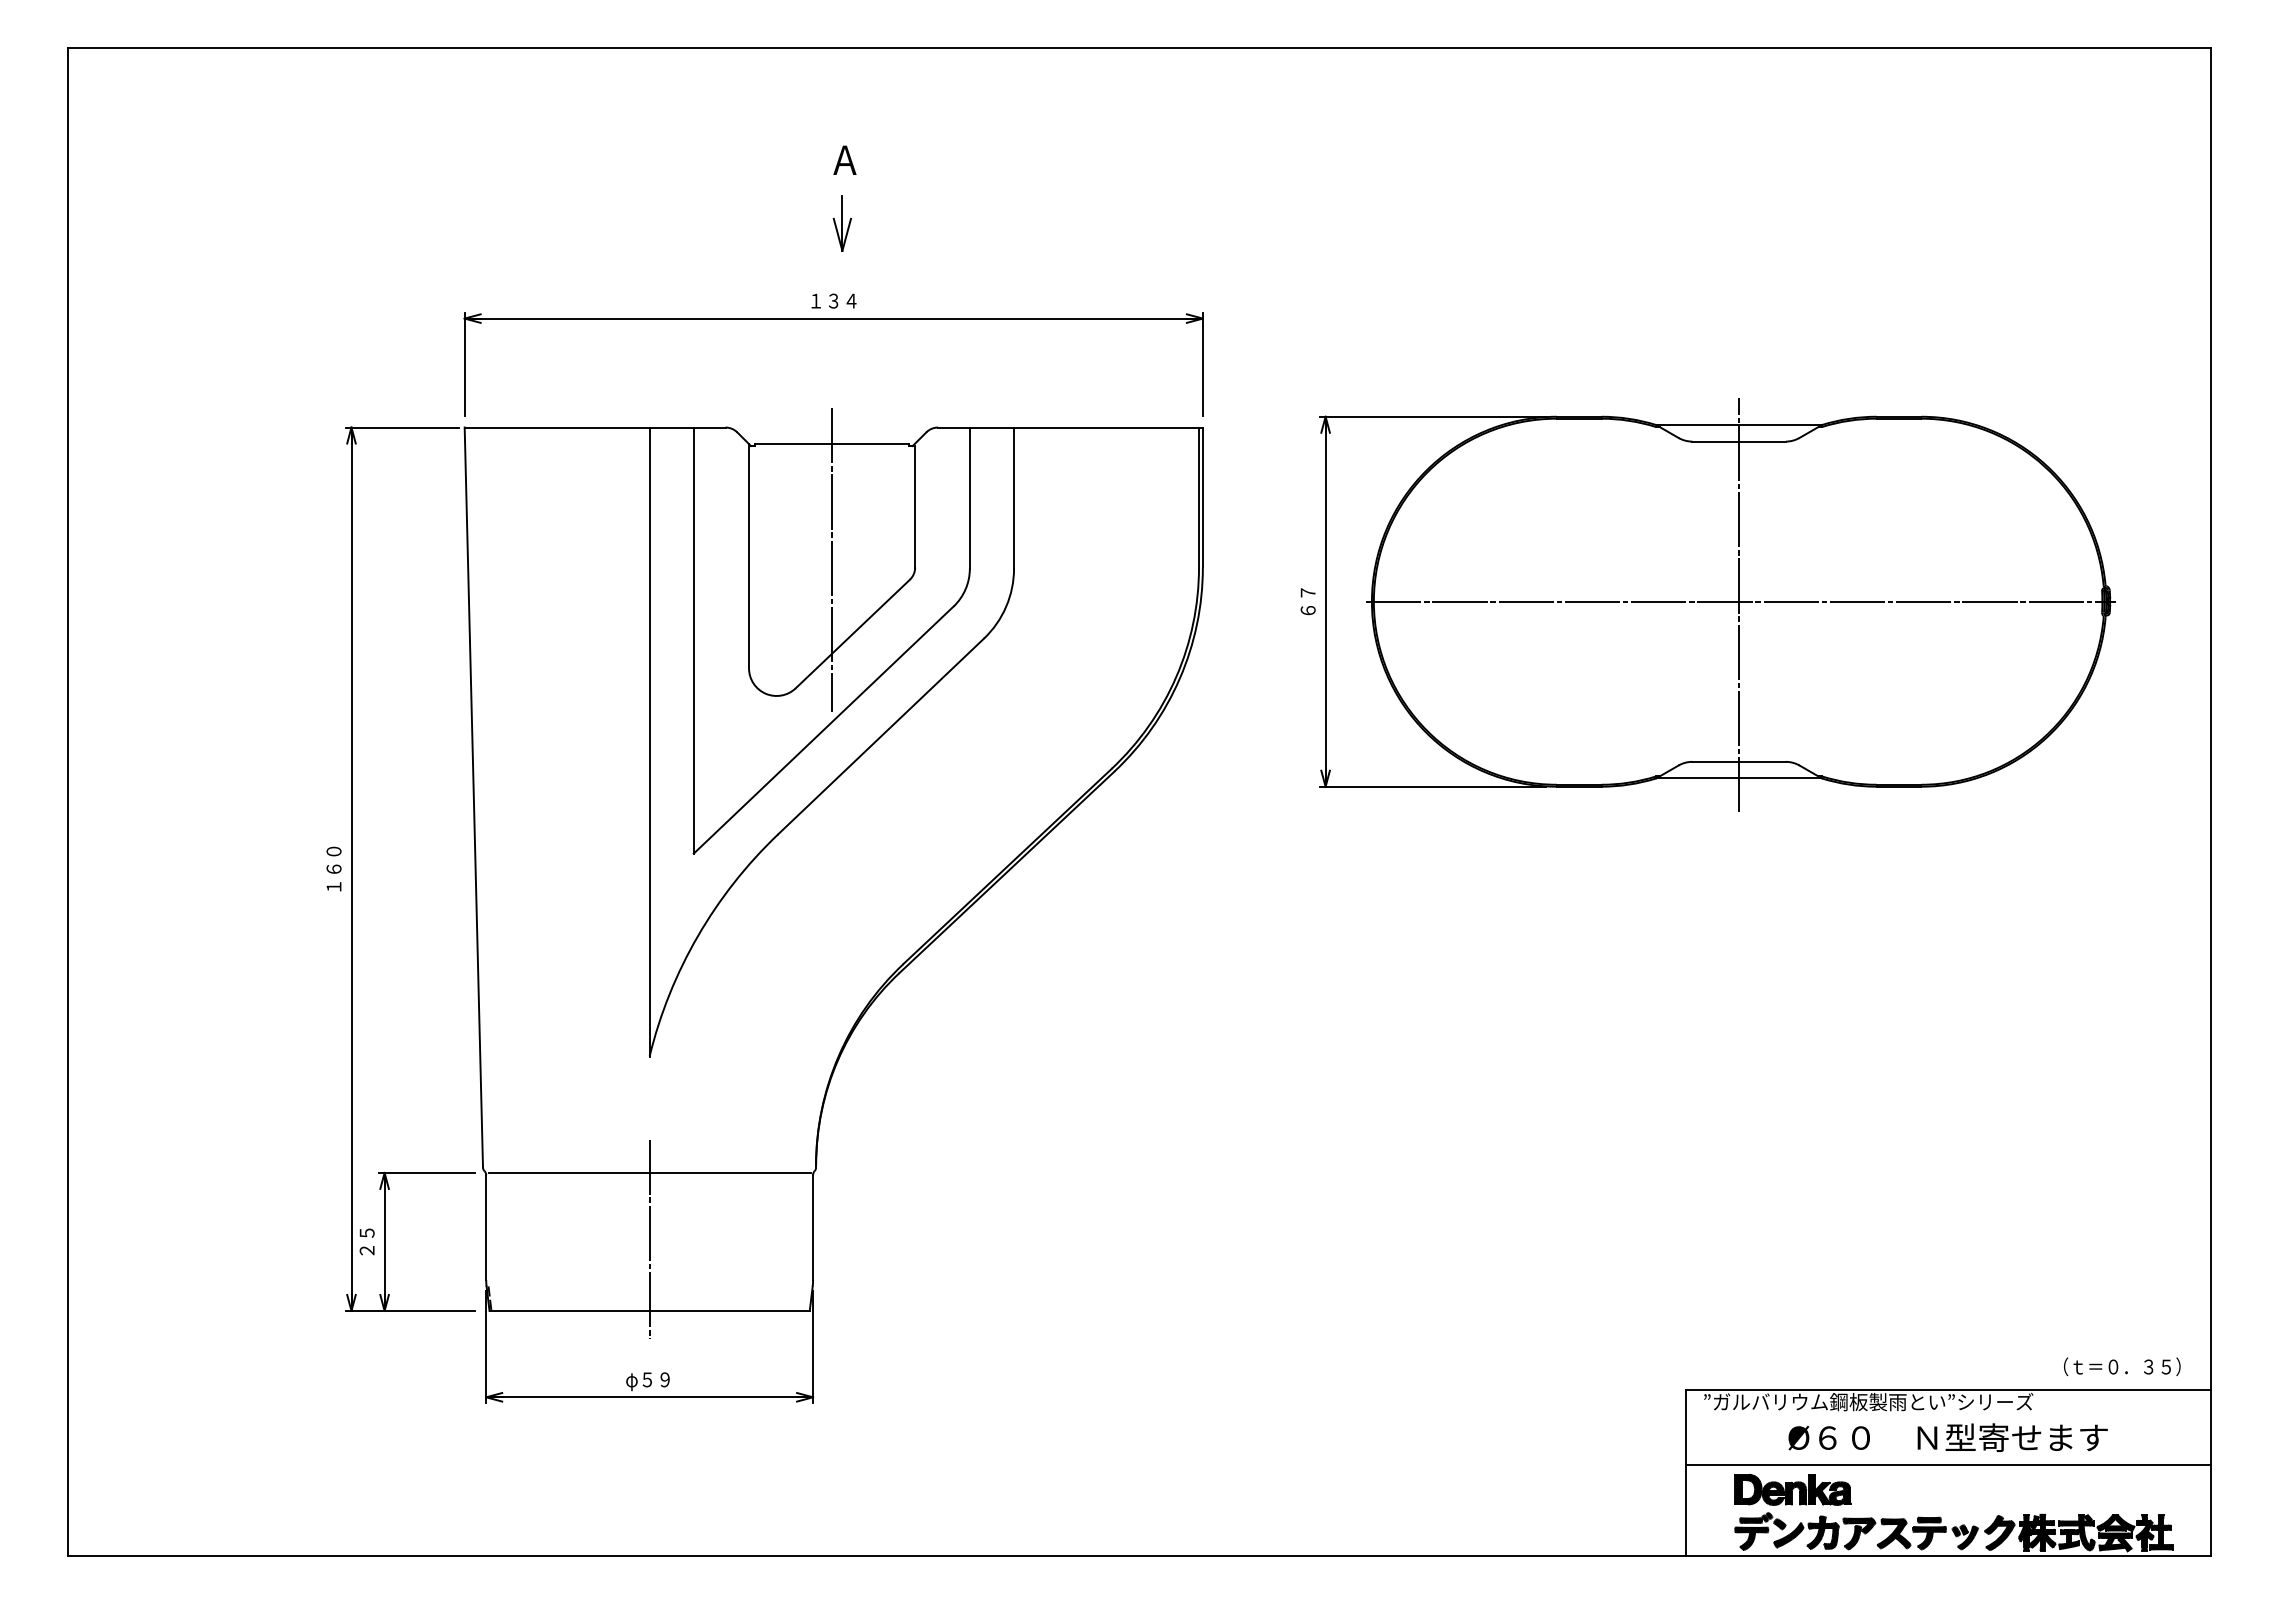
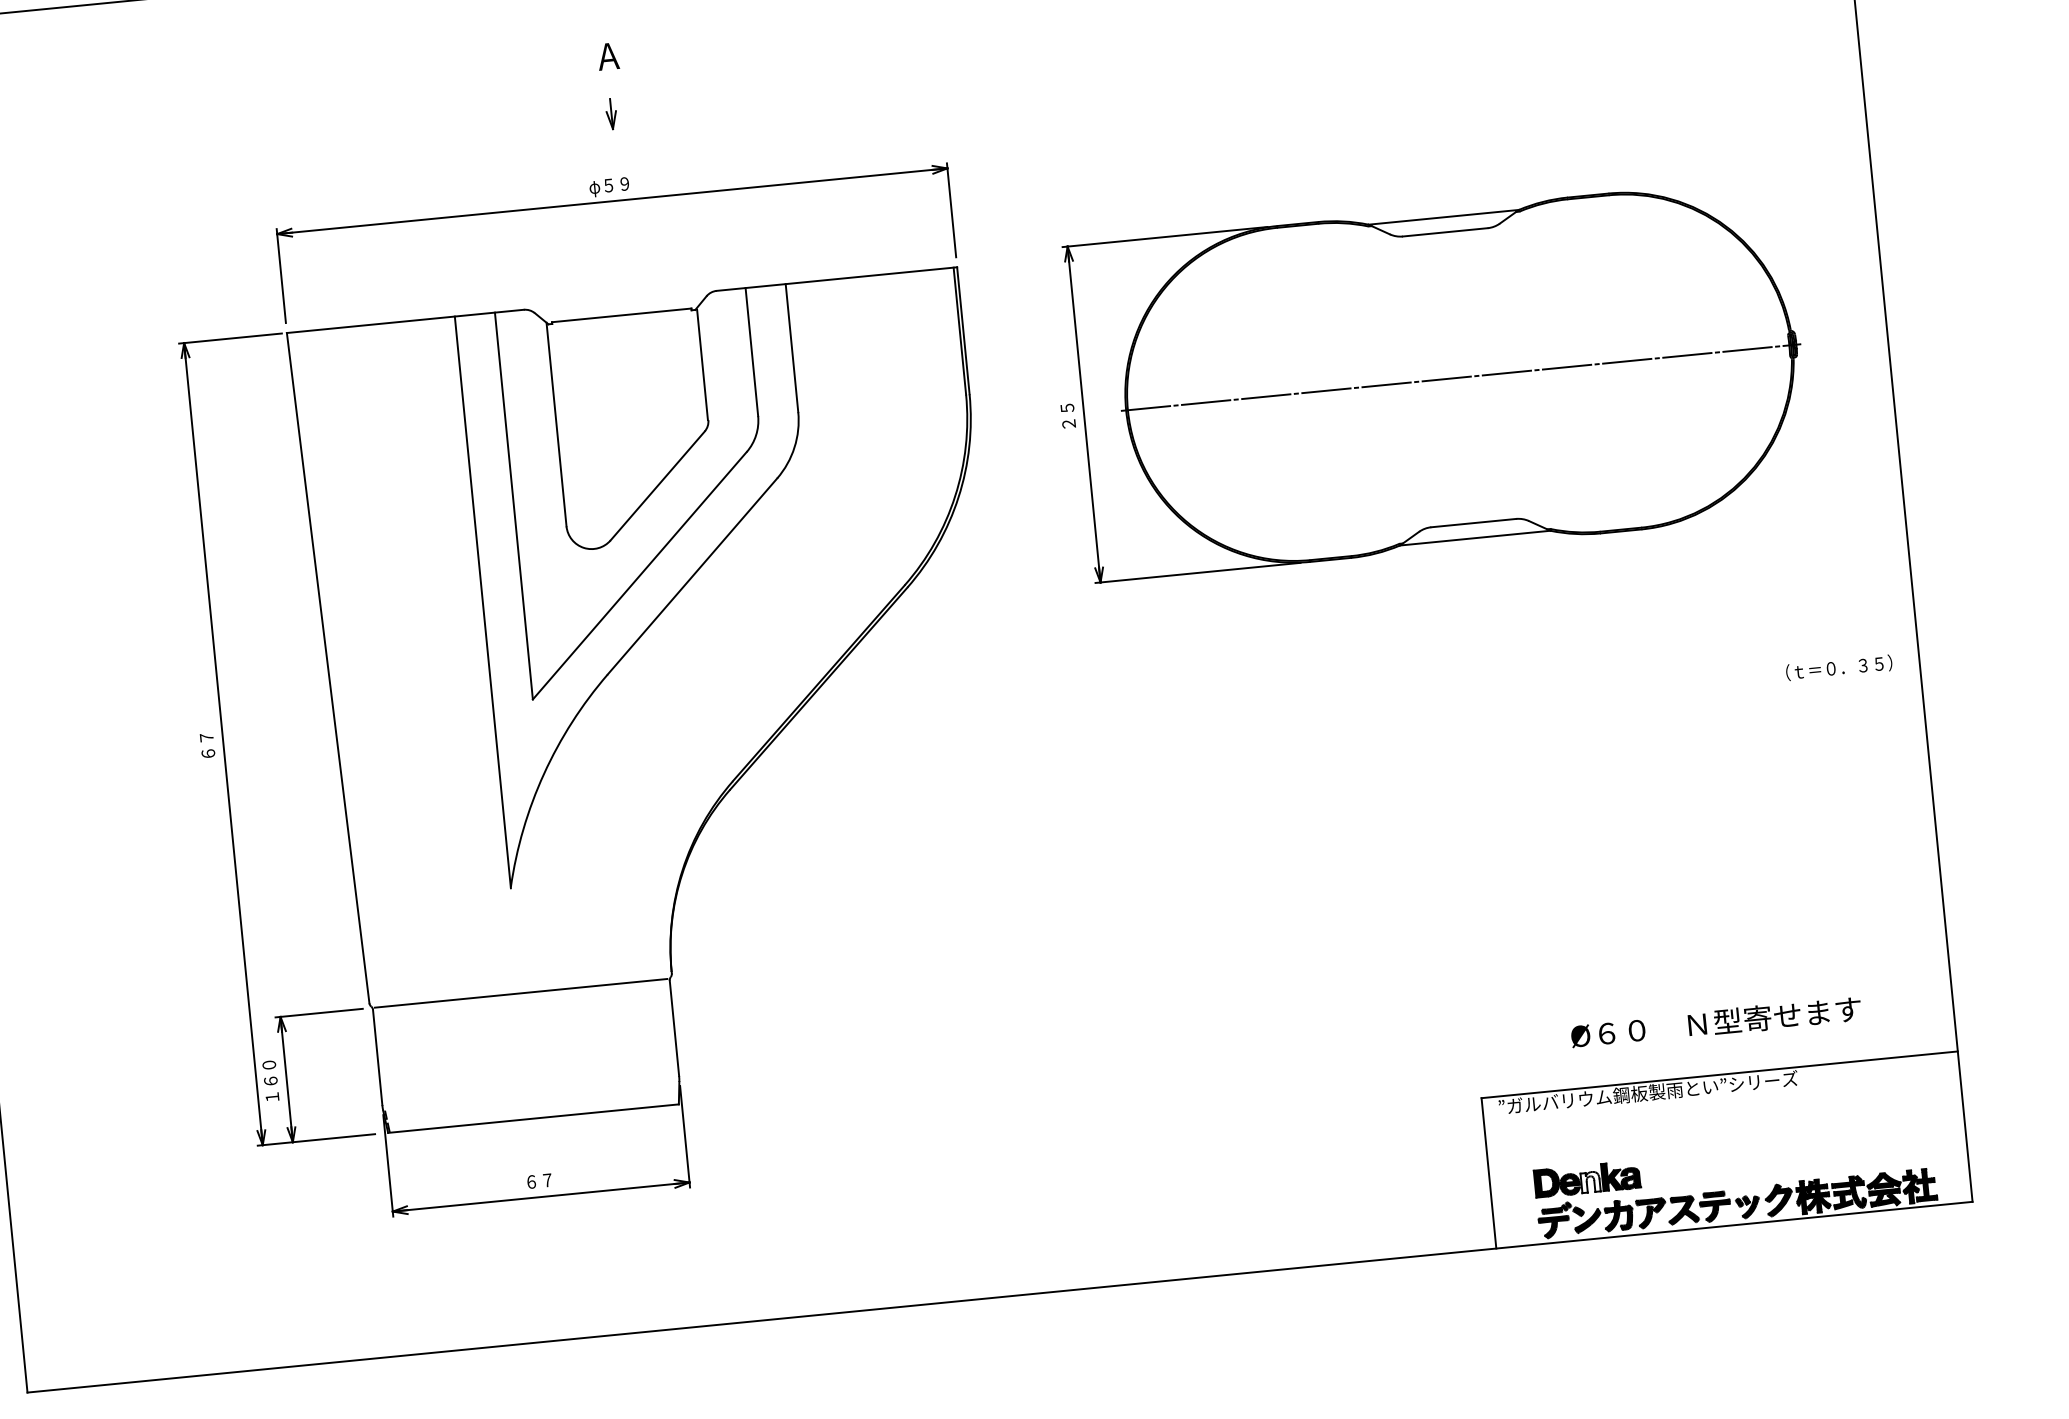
part: (841, 223) -> (610, 114), size x0.6
text: (833, 302) -> (610, 186), １３４ -> φ５９
line: (831, 559) -> (631, 420), removed
text: (1307, 601) -> (1067, 415), ６７ -> ２５
line: (1739, 604) -> (1460, 380), removed
text: (333, 868) -> (207, 745), １６０ -> ６７
line: (649, 1239) -> (526, 1053), removed
text: (366, 1241) -> (270, 1080), ２５ -> １６０
text: (2122, 1366) -> (1839, 667), moved
text: (647, 1381) -> (537, 1182), φ５９ -> ６７
text: (1947, 1437) -> (1715, 1022), moved
line: (1948, 1464) -> (1726, 1142), removed
fill: (1795, 1493) -> (1590, 1182), removed

